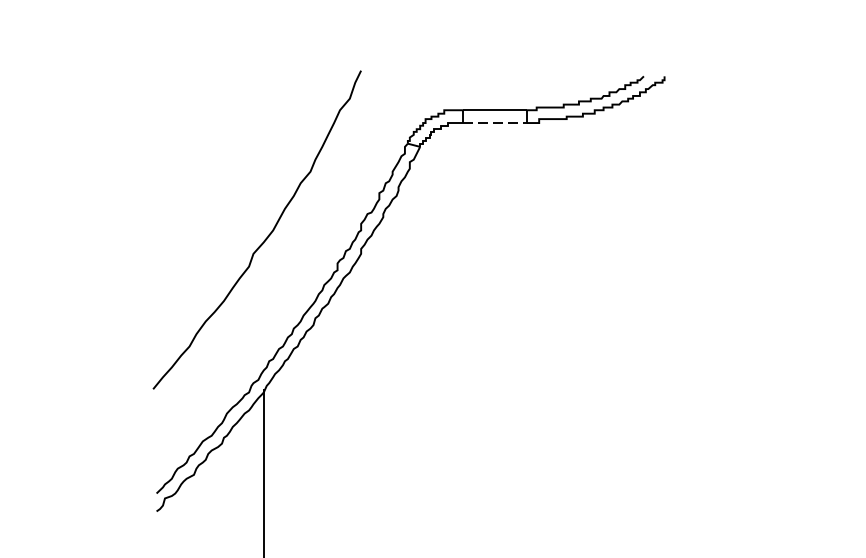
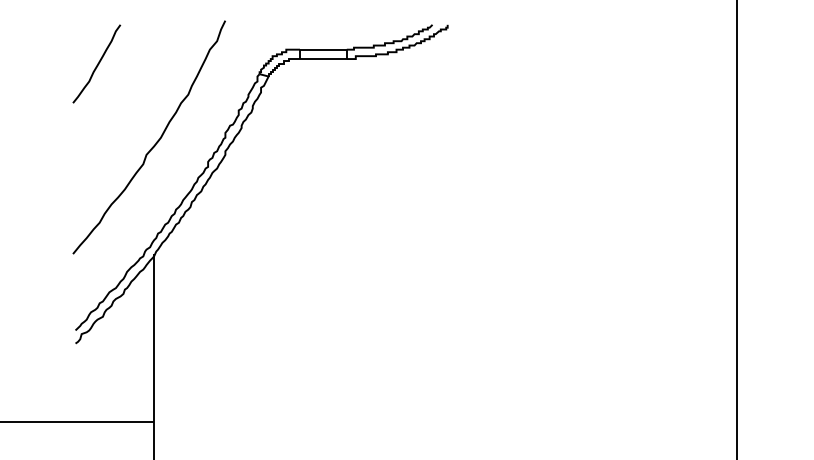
line: (495, 123) -> (323, 59), dashed -> solid
curve: (186, 129) -> (97, 63), added

